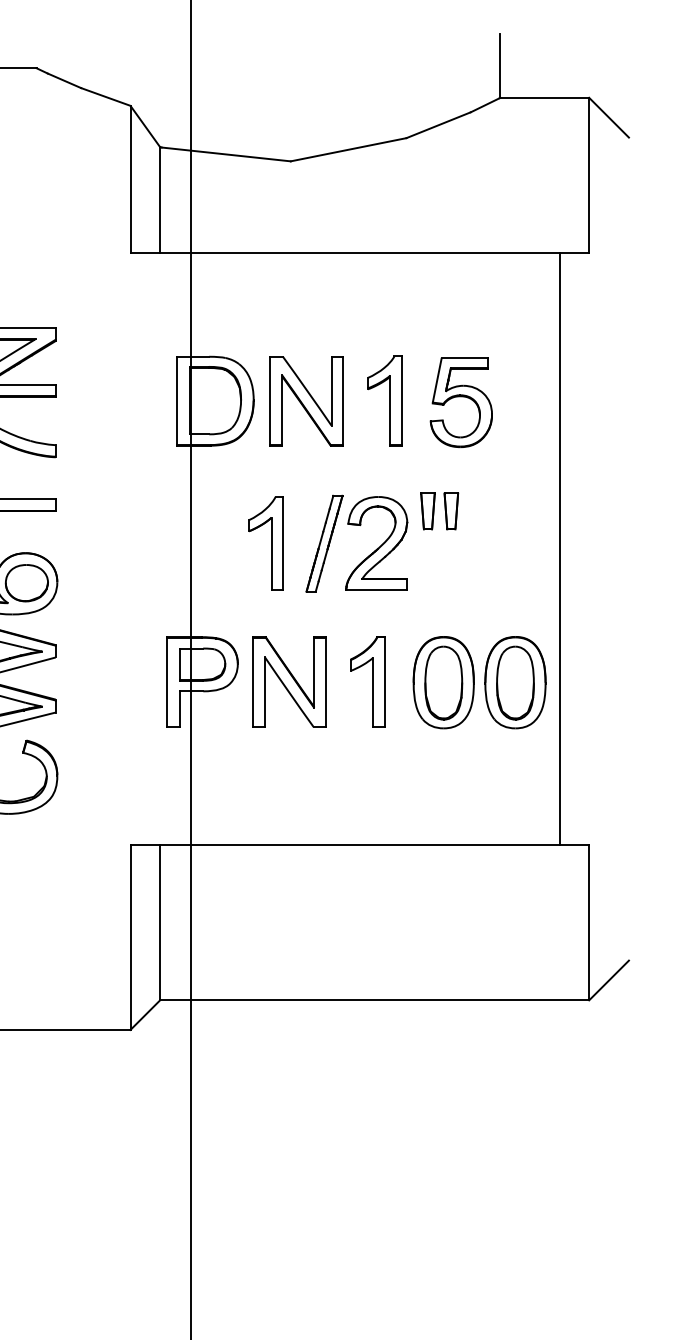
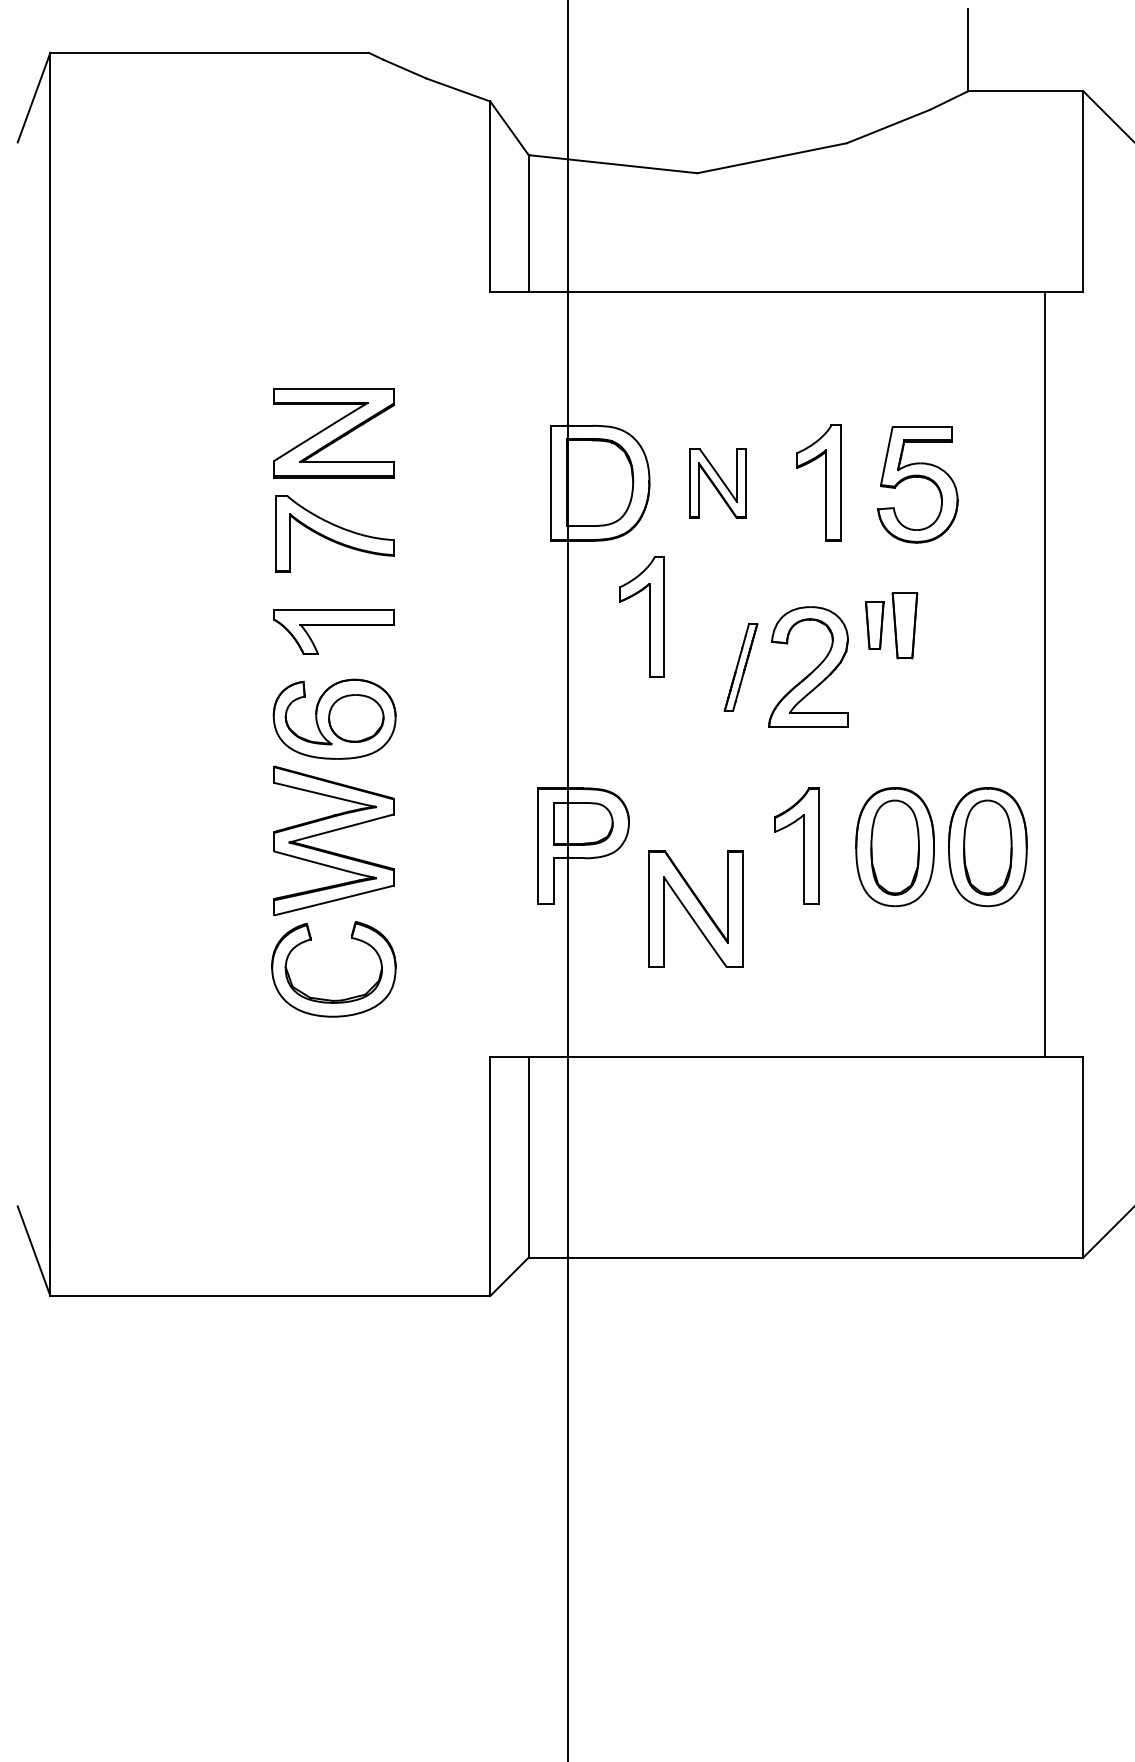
part: (306, 401) -> (717, 483), size x0.6
part: (450, 511) -> (904, 625), size x1.4
part: (271, 542) -> (649, 616), moved
part: (324, 543) -> (740, 667), size x0.7
part: (289, 681) -> (695, 908), moved

